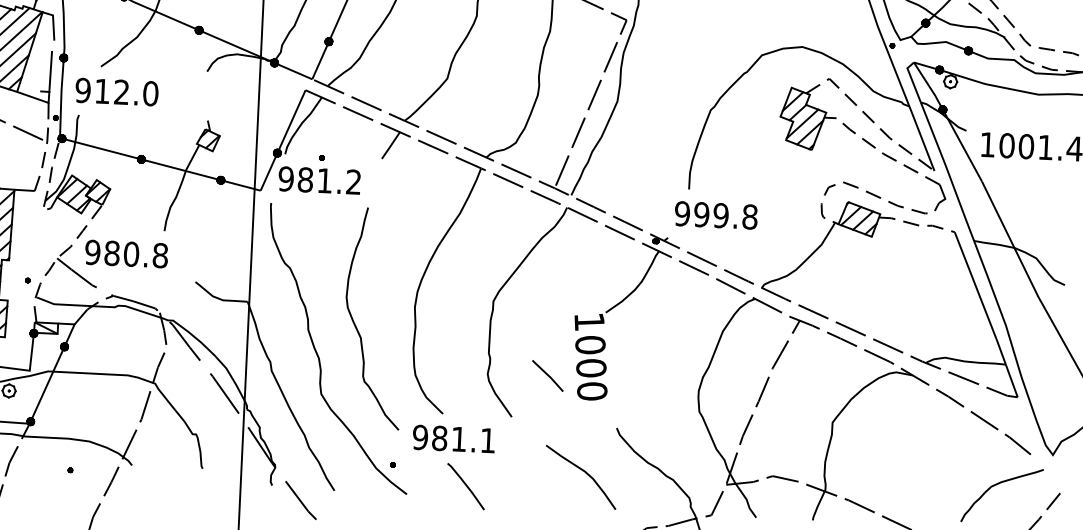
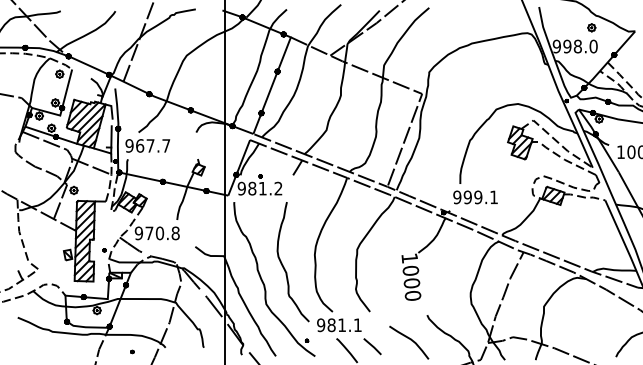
text: (127, 91) -> (153, 145), 912.0 -> 967.7
text: (750, 217) -> (494, 197), 999.8 -> 999.1
text: (112, 253) -> (149, 233), 980.8 -> 970.8
line: (547, 375) -> (372, 346), moved

